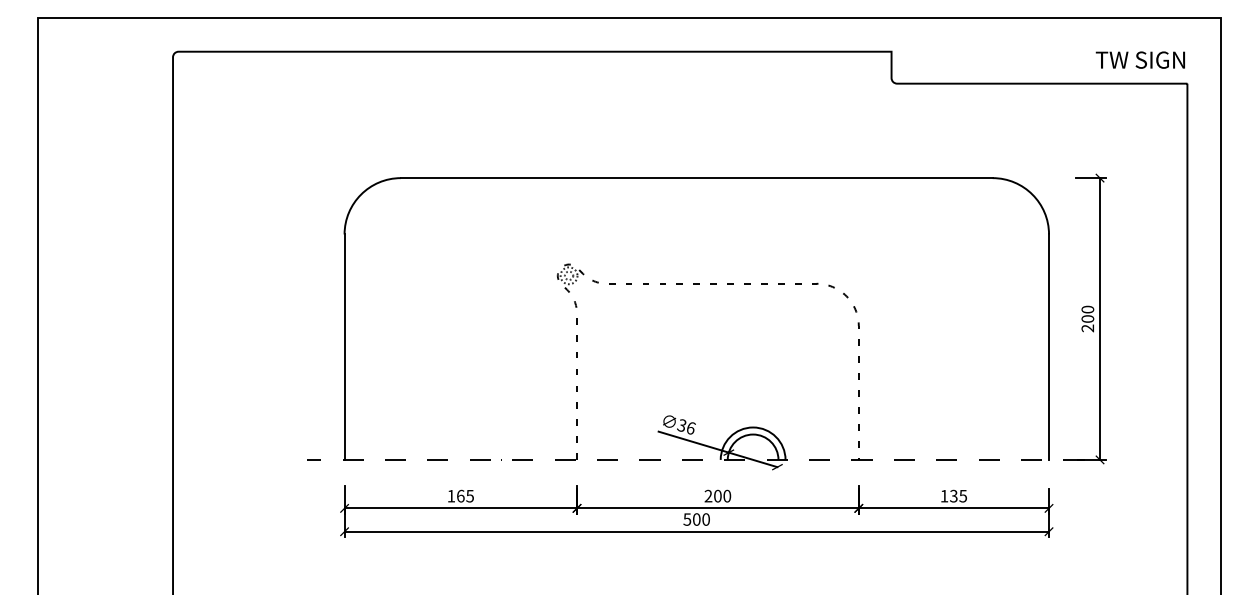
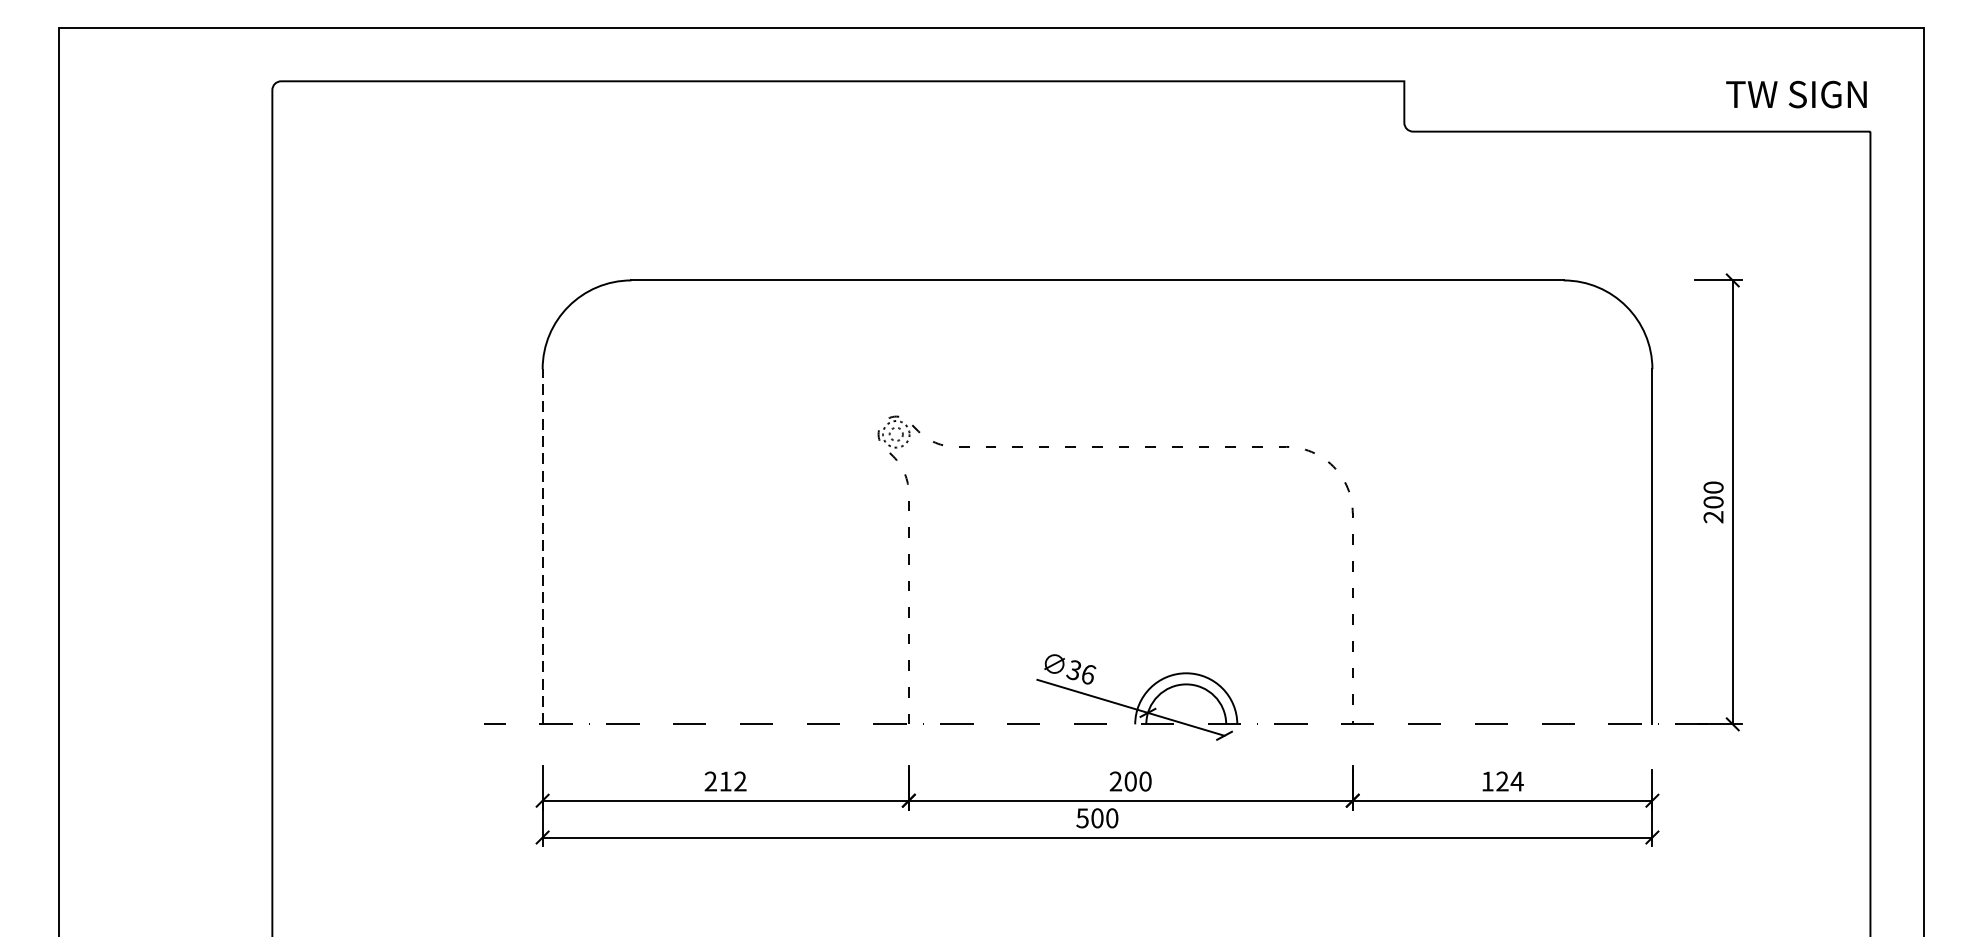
line: (344, 347) -> (542, 547), solid -> dashed
text: (460, 495) -> (725, 780), 165 -> 212
text: (958, 496) -> (1509, 782), 135 -> 124

